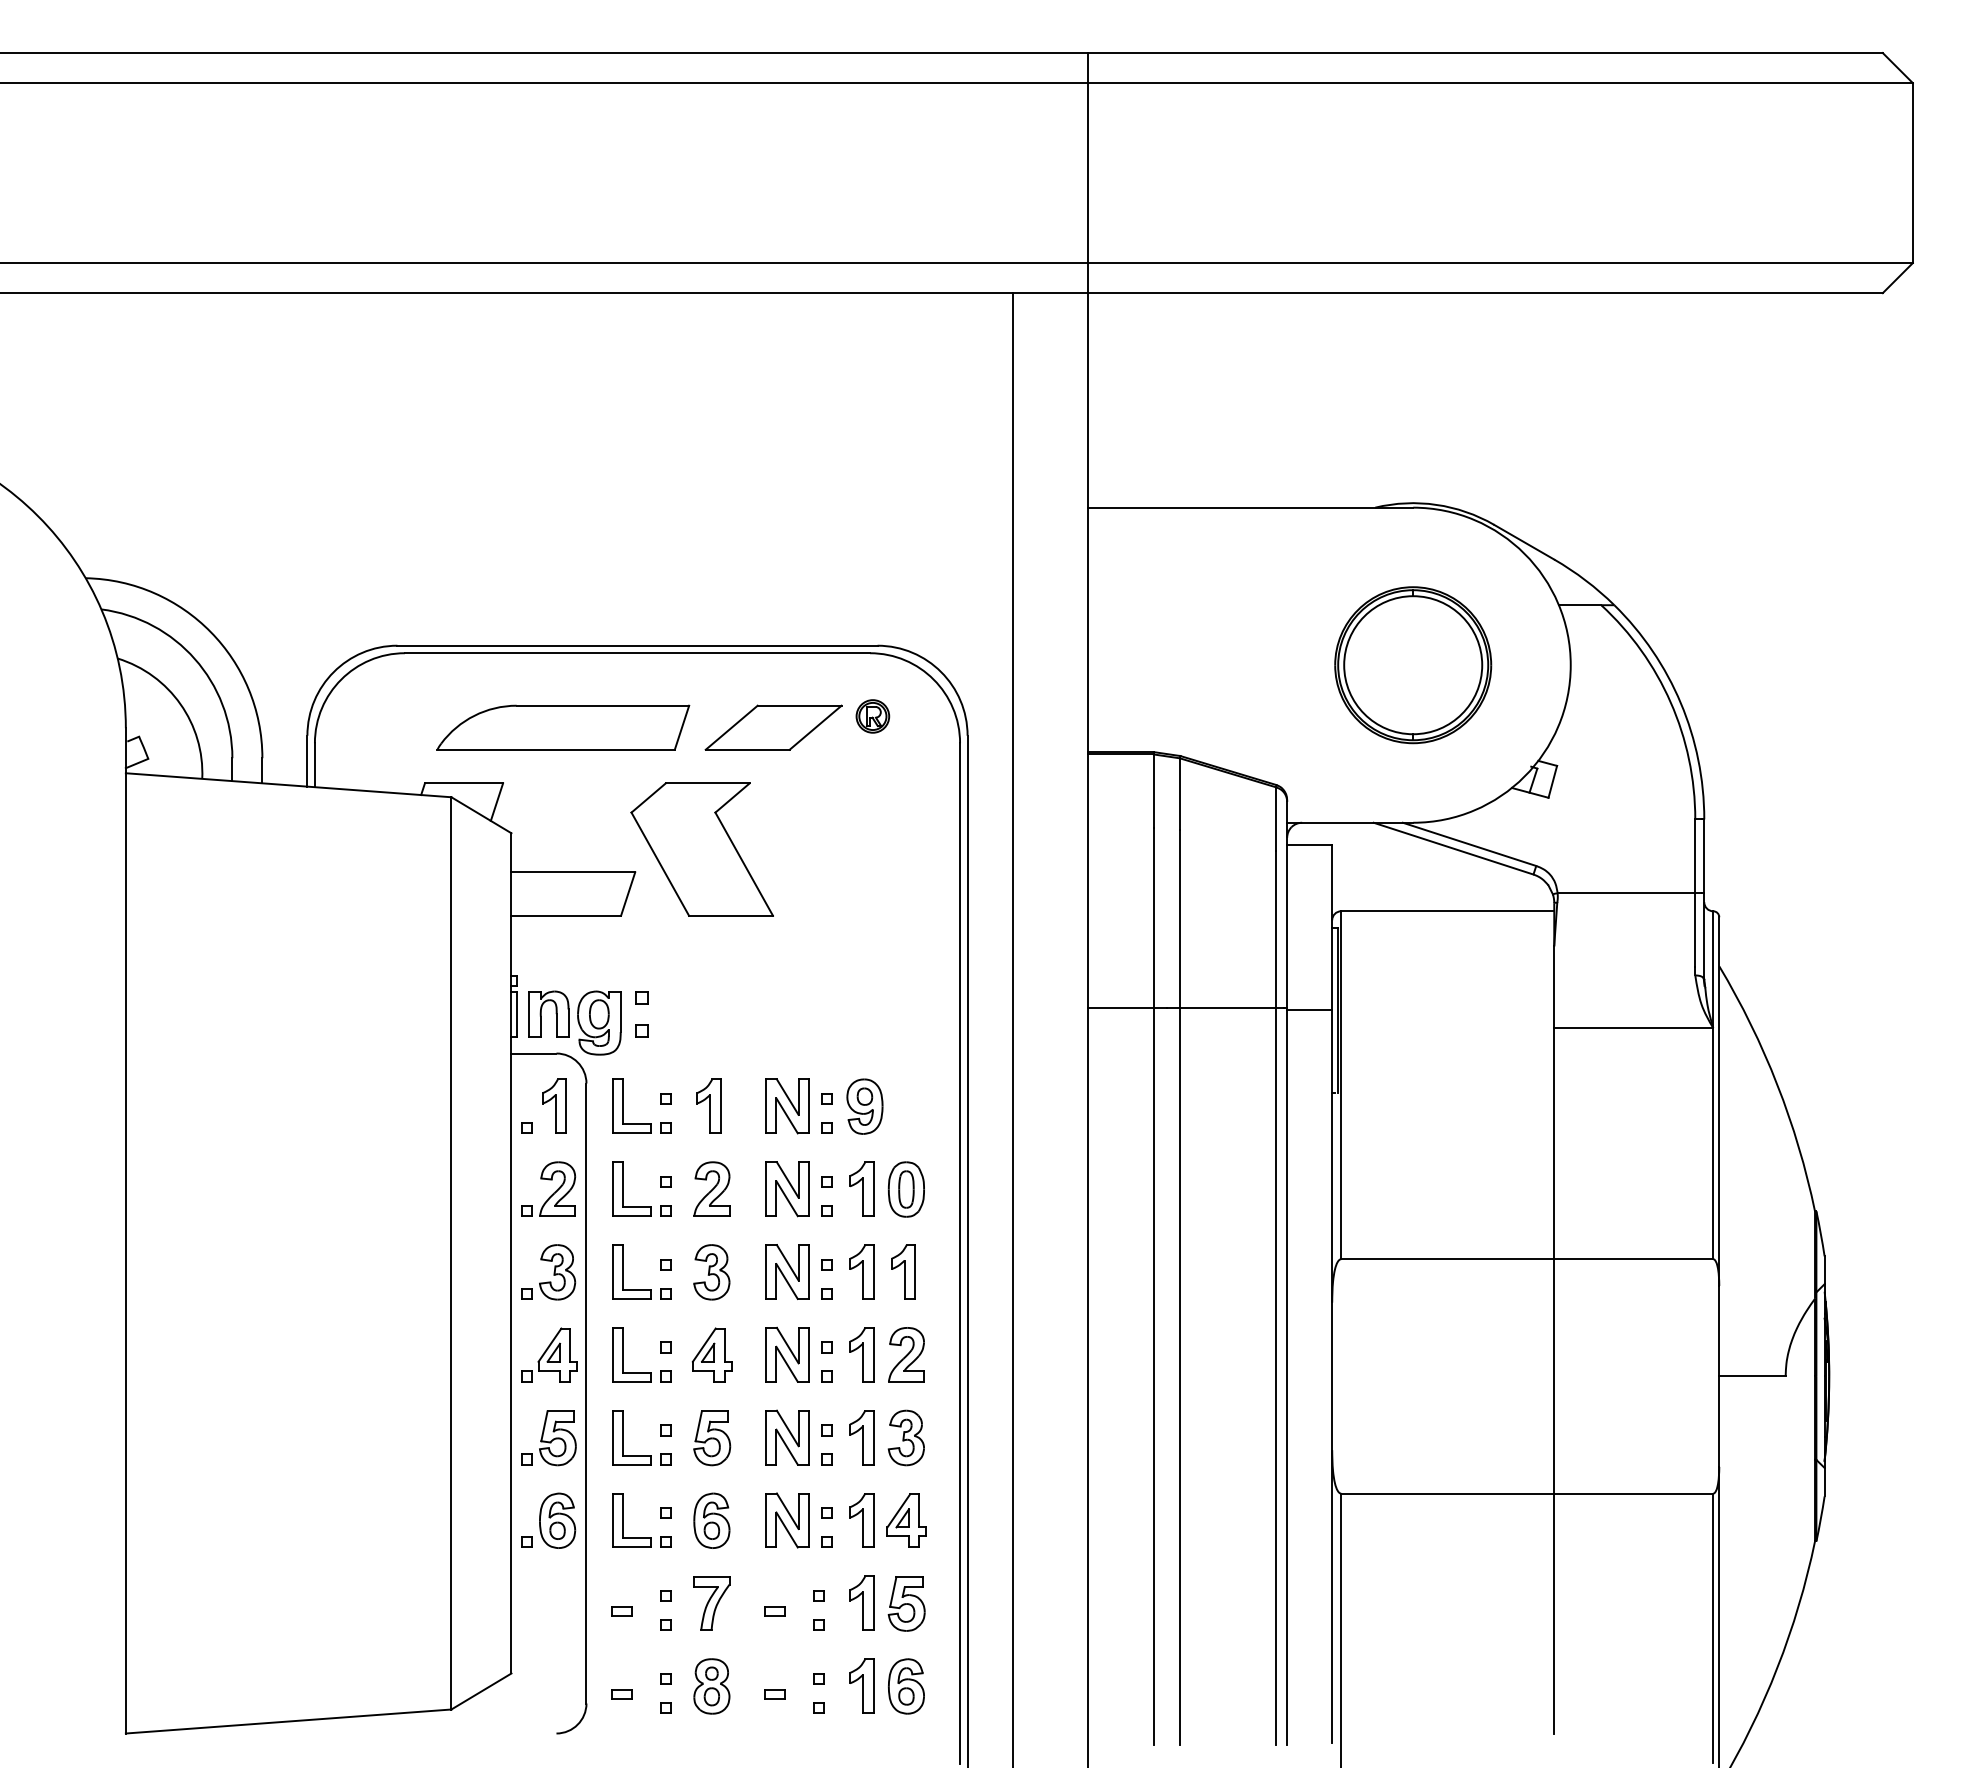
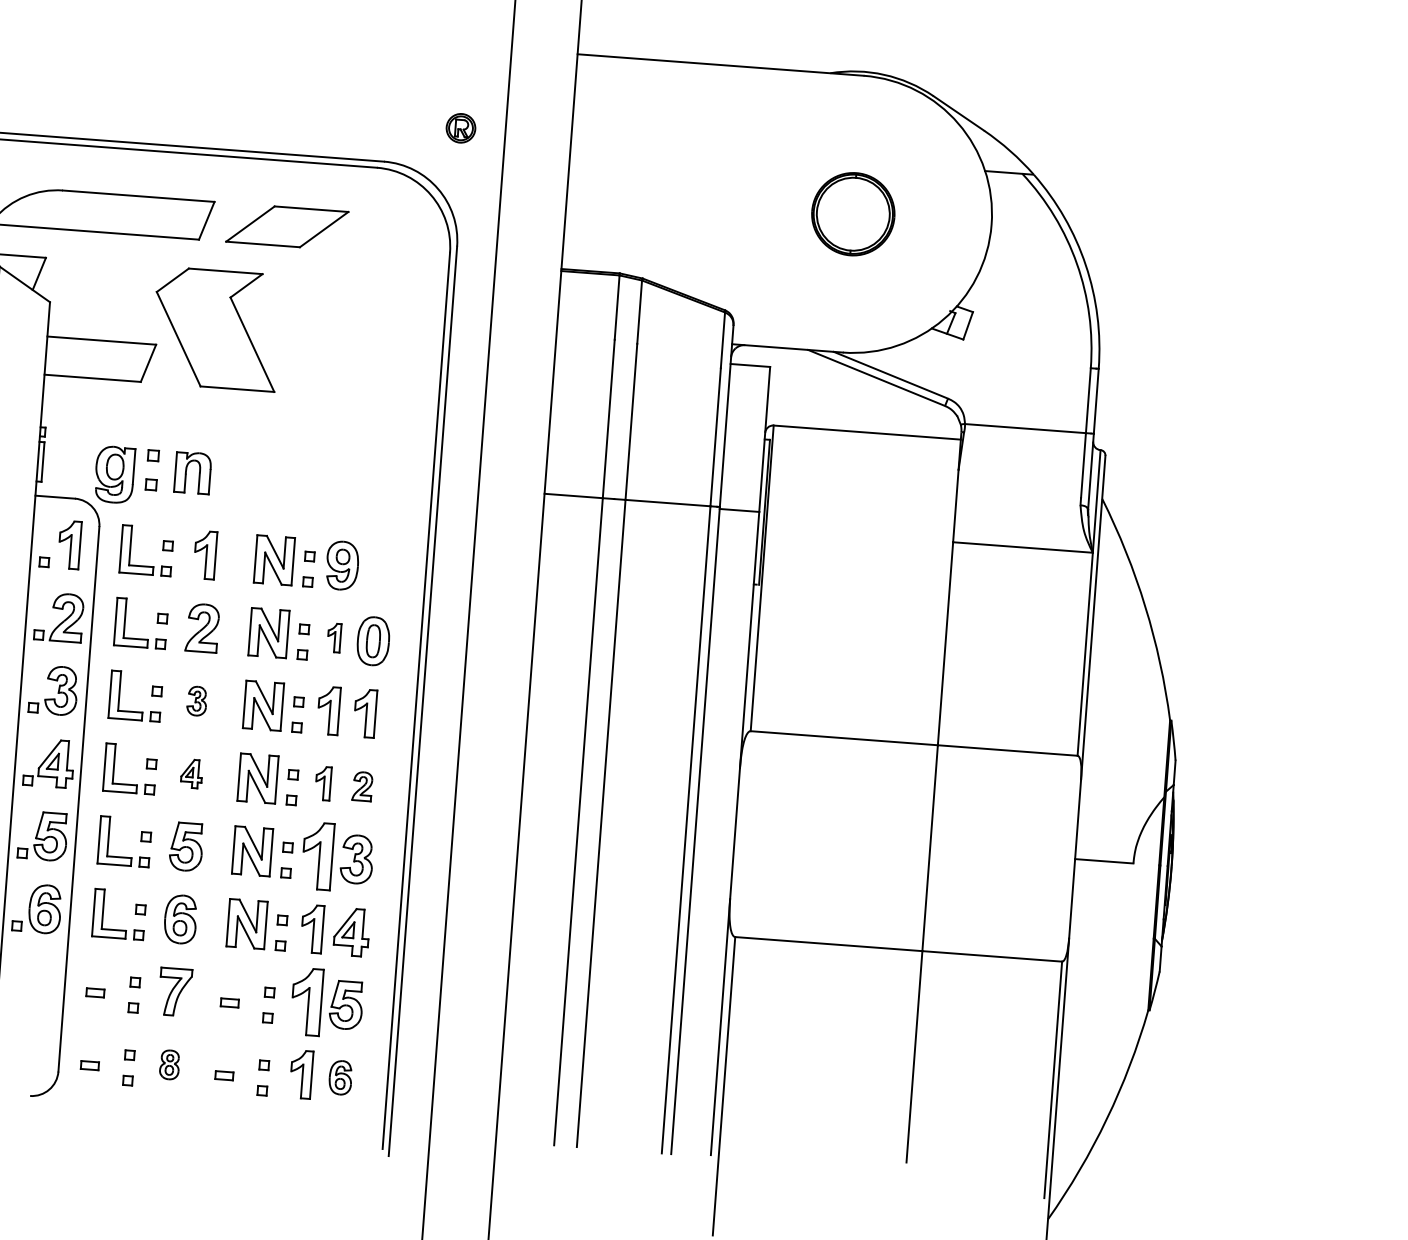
part: (1413, 665) -> (853, 214), size x0.6
part: (872, 716) -> (460, 128), moved
part: (541, 1013) -> (186, 471), moved
part: (861, 1188) -> (334, 637), size x0.6
part: (711, 1272) -> (196, 701), size x0.6
part: (711, 1354) -> (191, 773), size x0.6
part: (861, 1354) -> (323, 783), size x0.7
part: (906, 1354) -> (362, 786), size x0.6
part: (861, 1437) -> (317, 856), size x1.4
part: (861, 1602) -> (306, 1001), size x1.4
part: (711, 1686) -> (169, 1064), size x0.6
part: (906, 1686) -> (340, 1077), size x0.7

